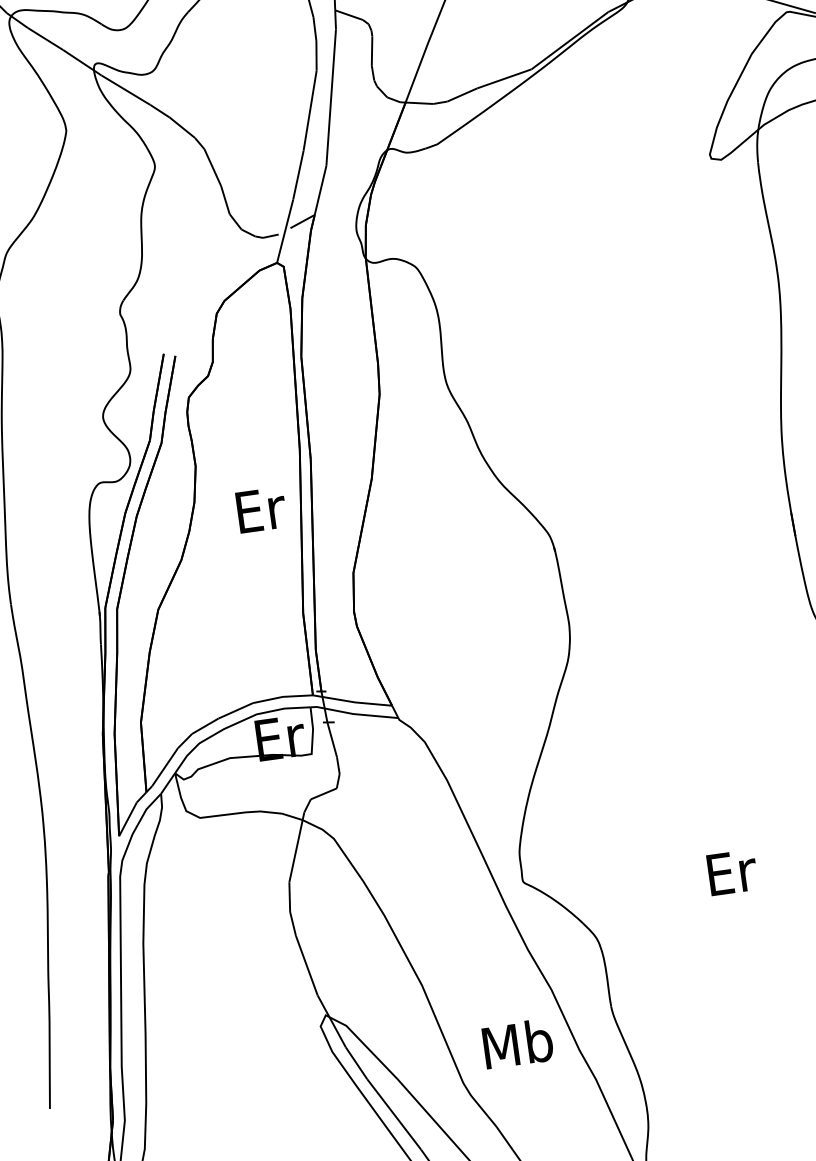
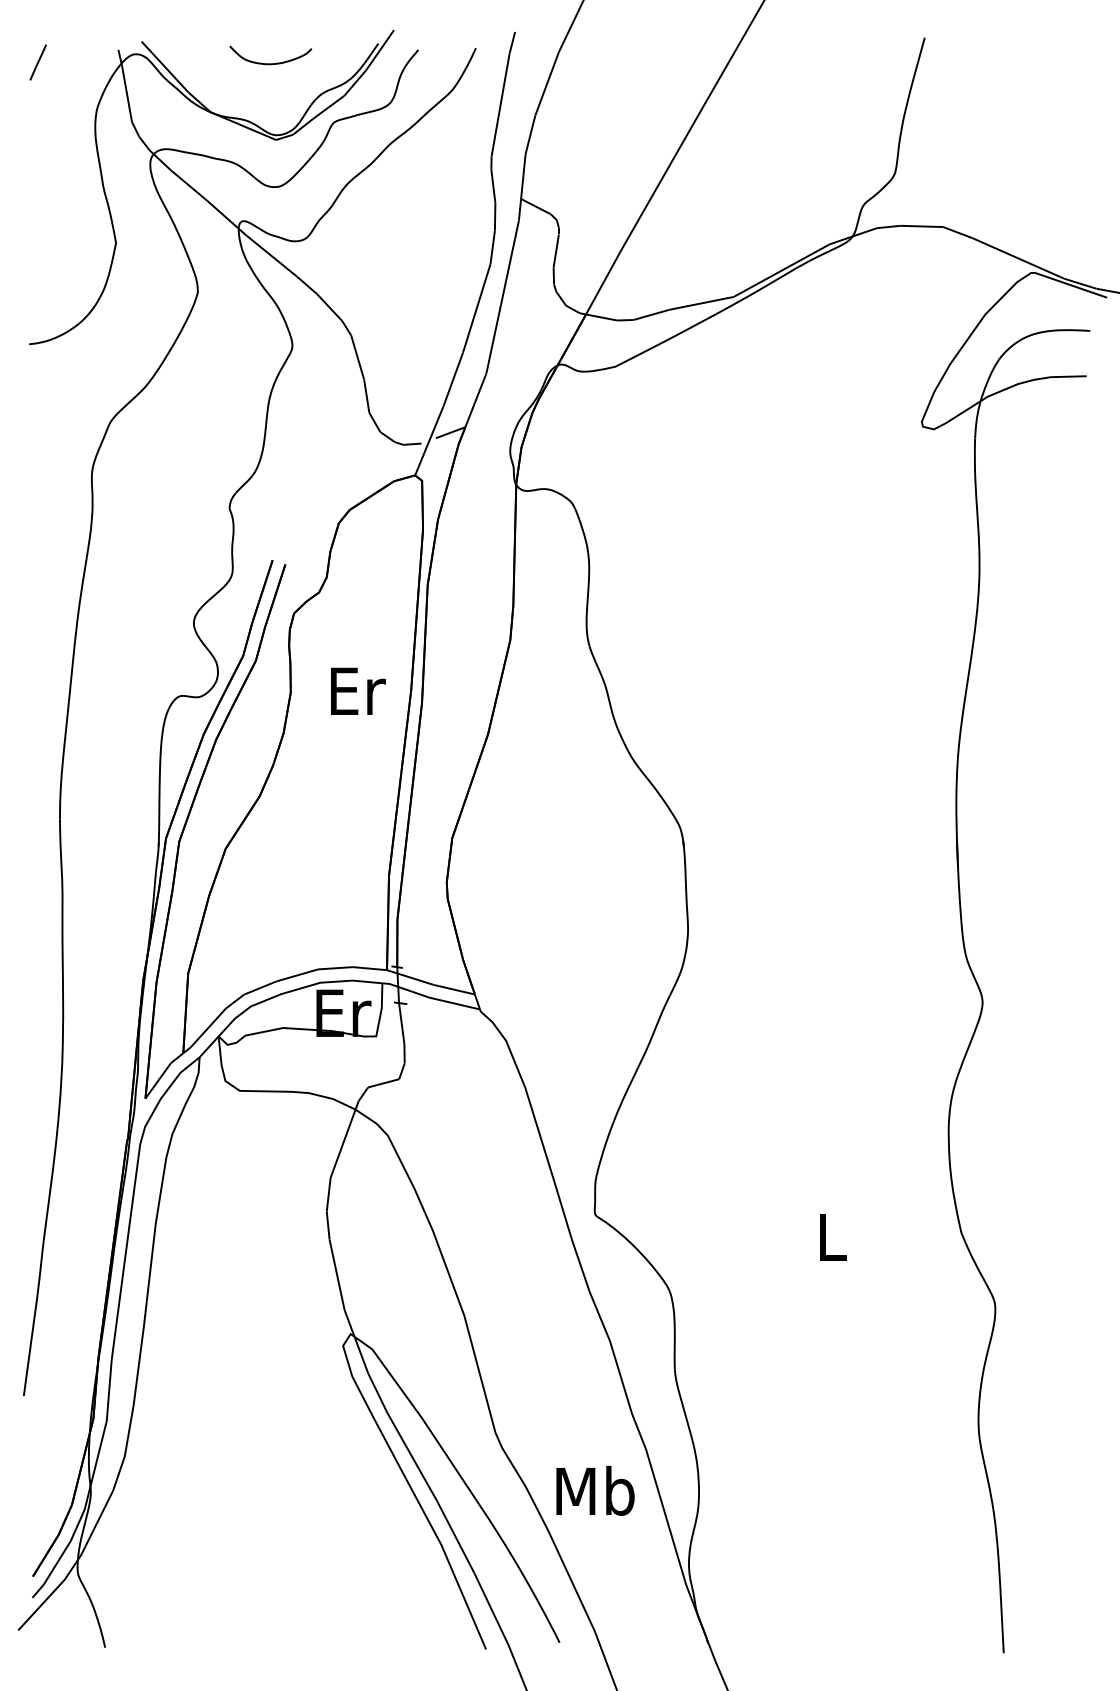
text: (261, 509) -> (358, 690), moved
text: (732, 871) -> (833, 1236), Er -> L
text: (517, 1043) -> (595, 1490), moved

